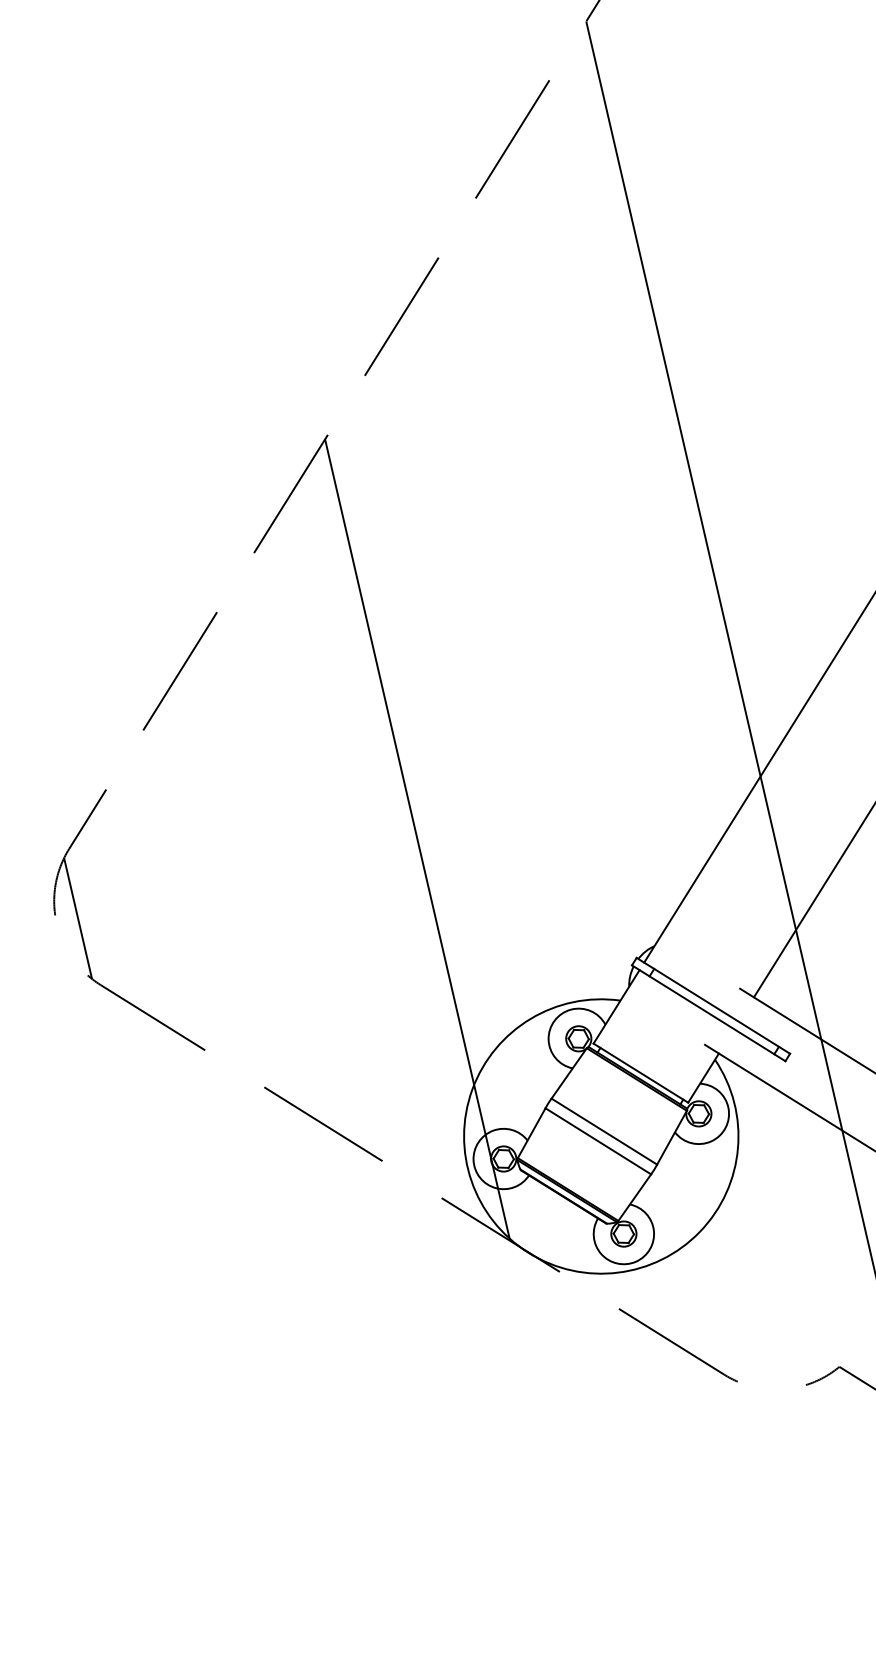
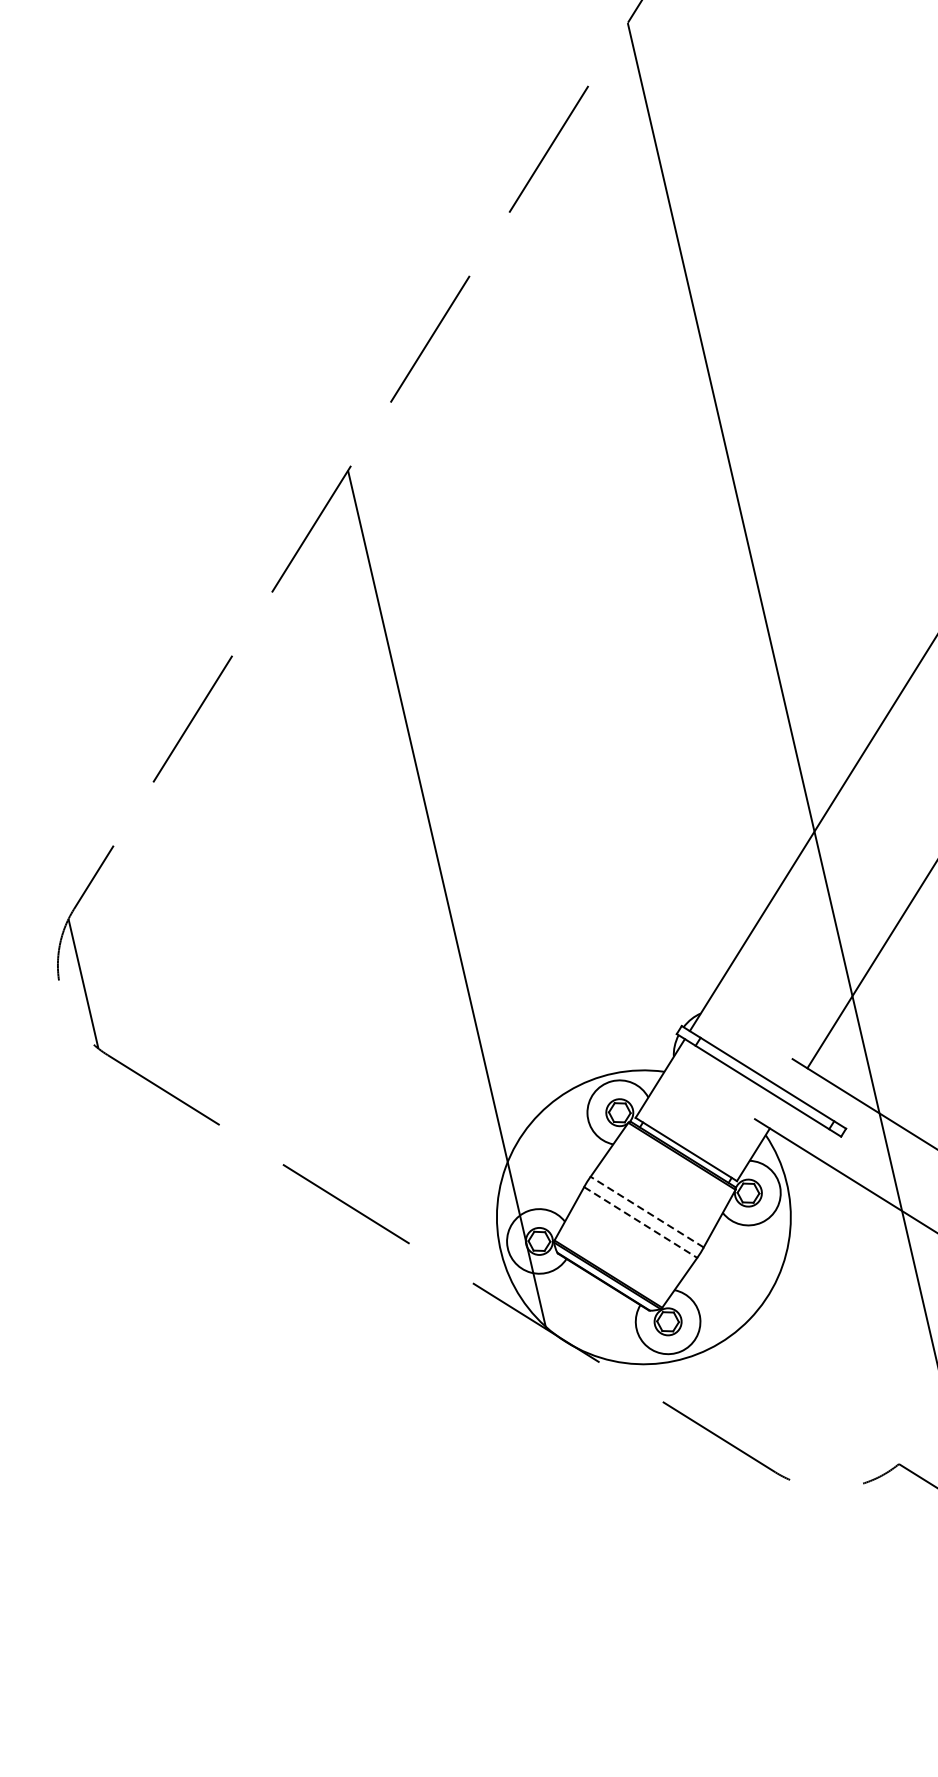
line: (603, 1131) -> (646, 1211), solid -> dashed
line: (598, 1141) -> (640, 1222), solid -> dashed

